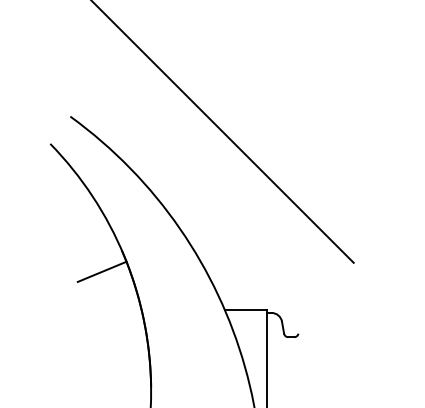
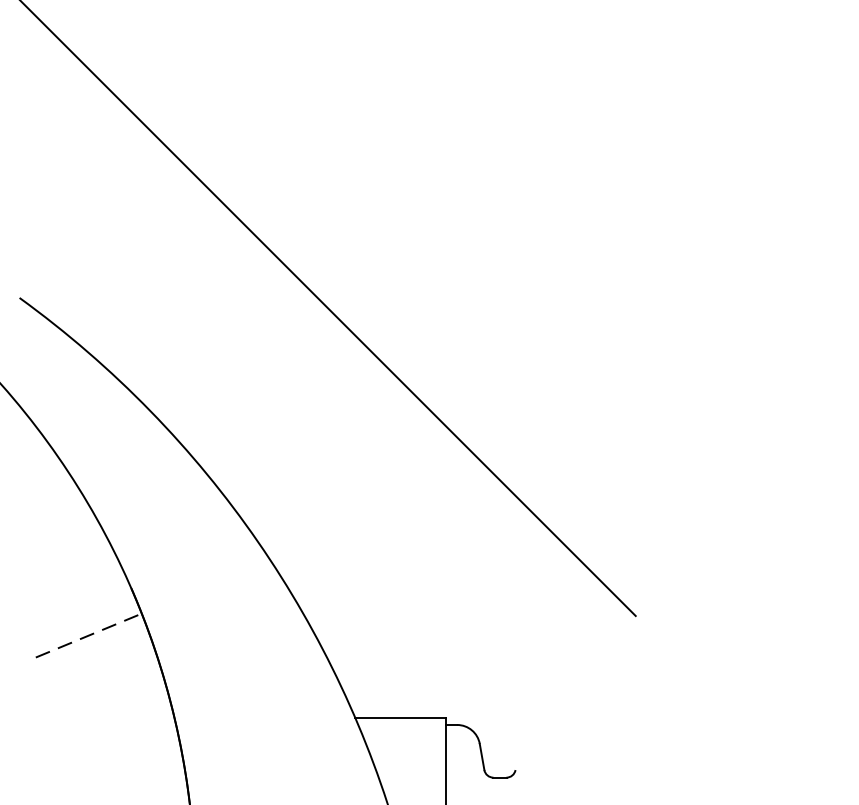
line: (102, 271) -> (89, 634), solid -> dashed

